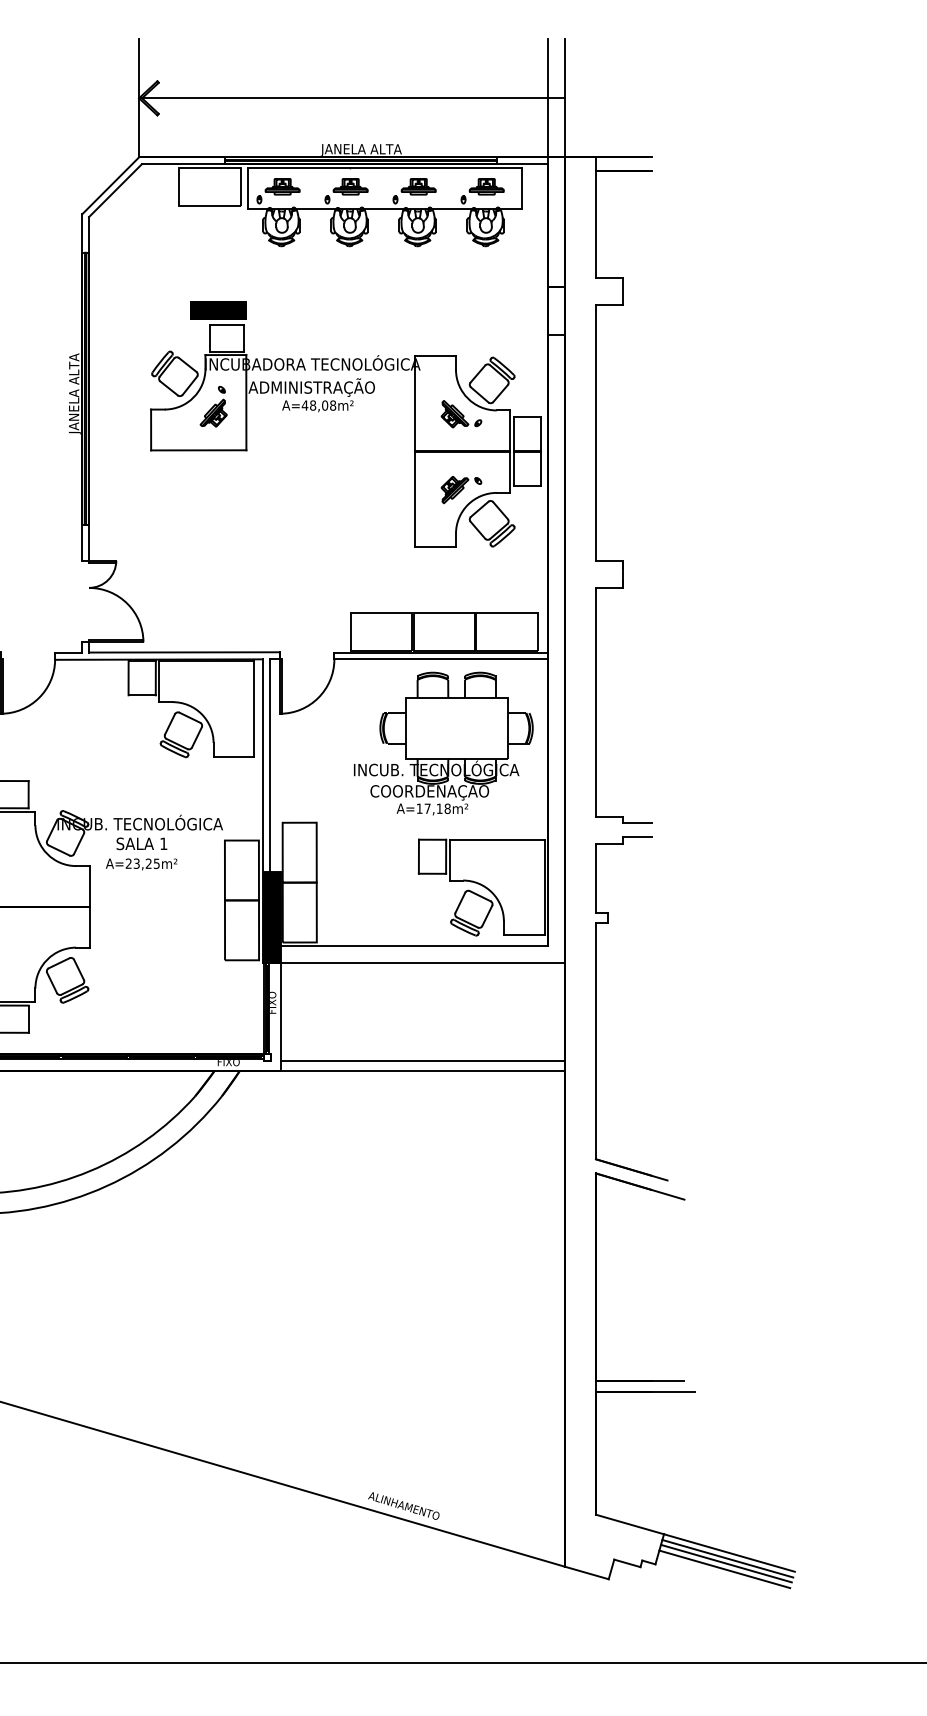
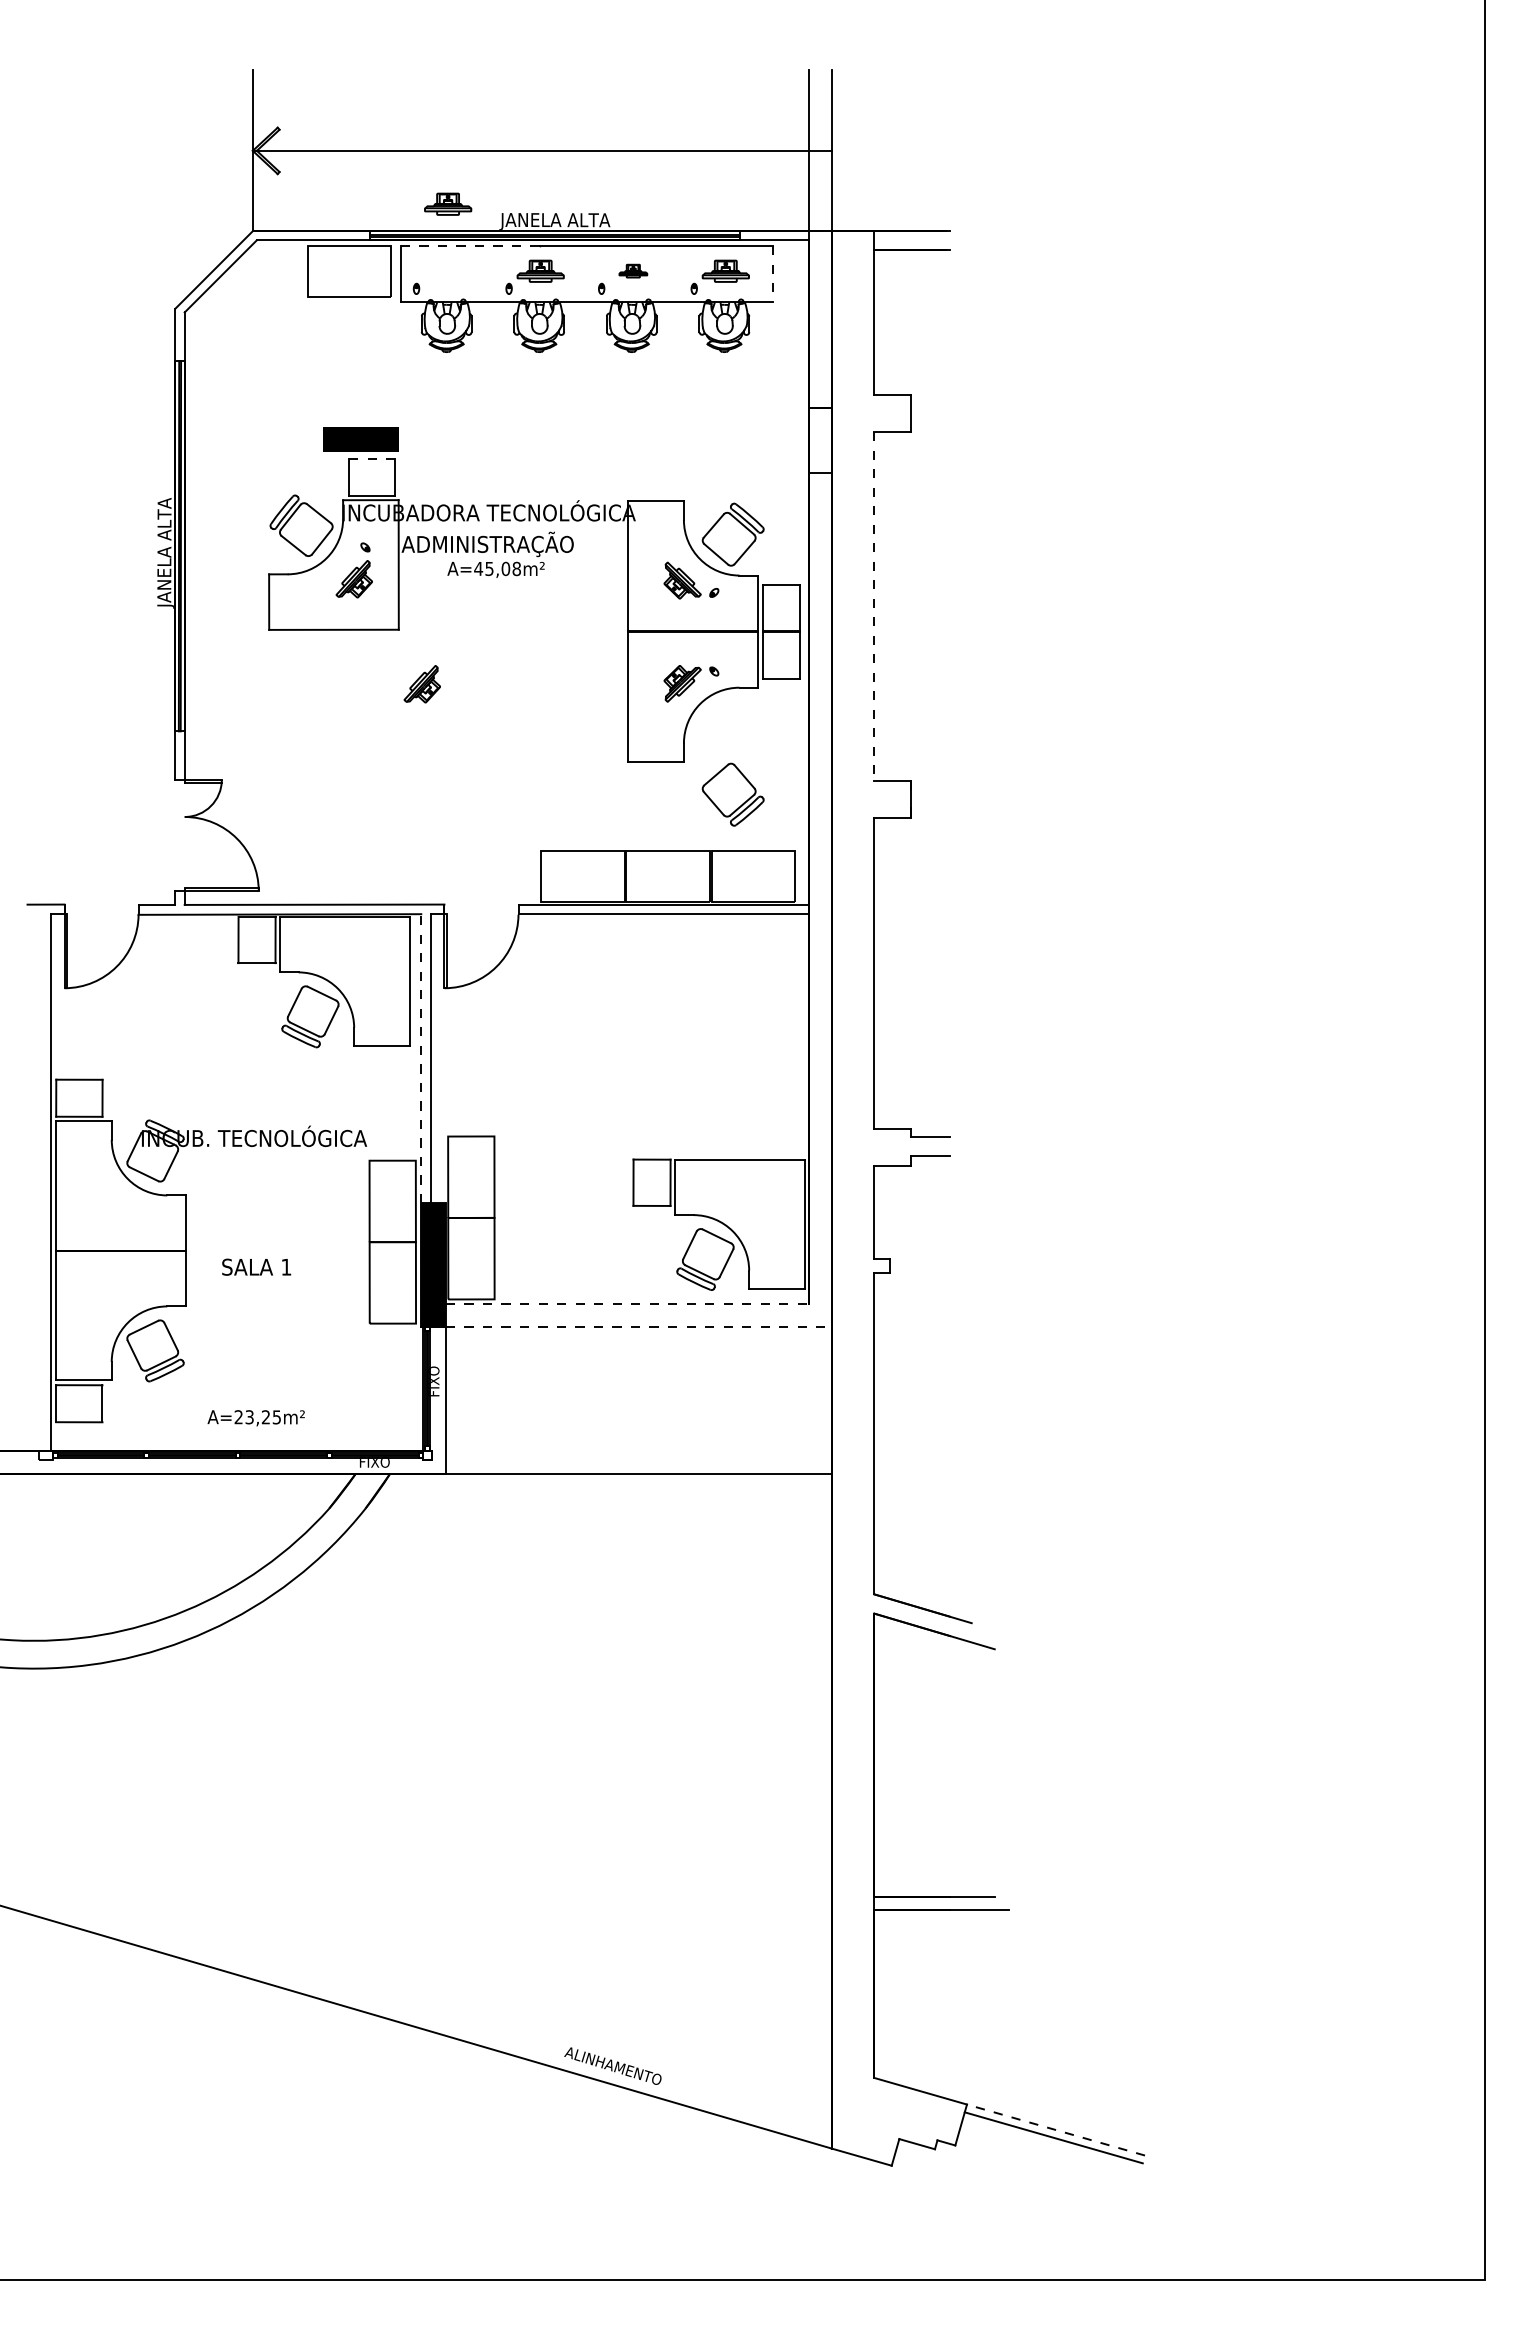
line: (298, 168) -> (469, 246), solid -> dashed
part: (282, 186) -> (448, 203), moved
part: (418, 186) -> (633, 270), size x0.6
line: (521, 188) -> (773, 273), solid -> dashed
line: (227, 325) -> (372, 459), solid -> dashed
text: (313, 405) -> (489, 568), A=48,08m² -> A=45,08m²
line: (596, 433) -> (874, 606), solid -> dashed
part: (263, 490) -> (421, 684), added
part: (491, 523) -> (732, 794), moved
part: (443, 743) -> (667, 1028), removed
line: (263, 765) -> (421, 1058), solid -> dashed
text: (141, 843) -> (256, 1266), moved
text: (141, 864) -> (255, 1418), moved
line: (414, 945) -> (627, 1303), solid -> dashed
line: (423, 962) -> (639, 1326), solid -> dashed
line: (422, 1060) -> (638, 1460), removed
line: (729, 1553) -> (1056, 2130), solid -> dashed
line: (726, 1563) -> (1051, 2144), removed
line: (724, 1568) -> (1049, 2151), removed

